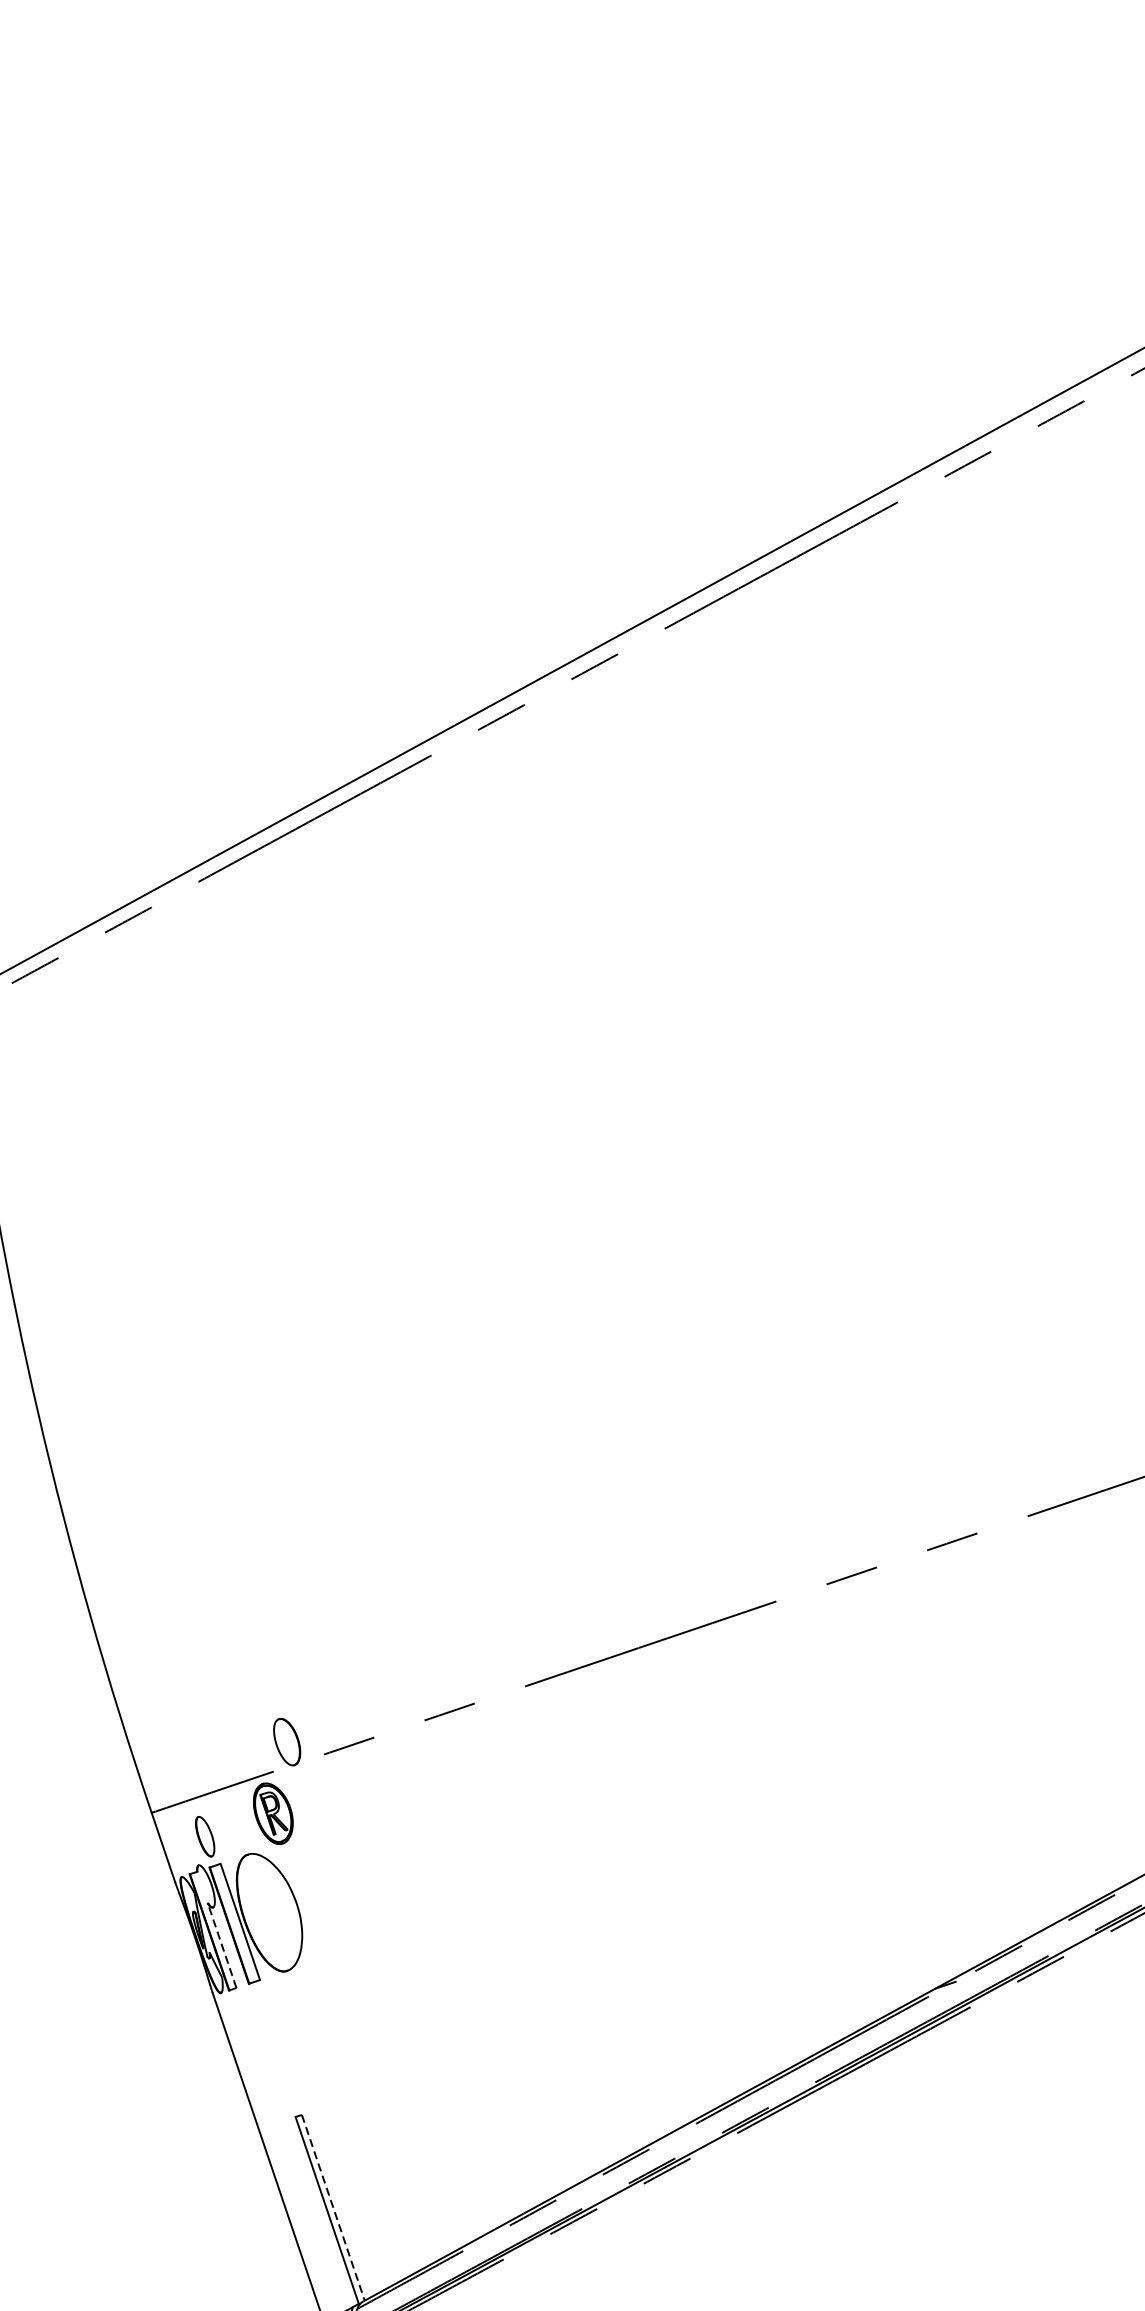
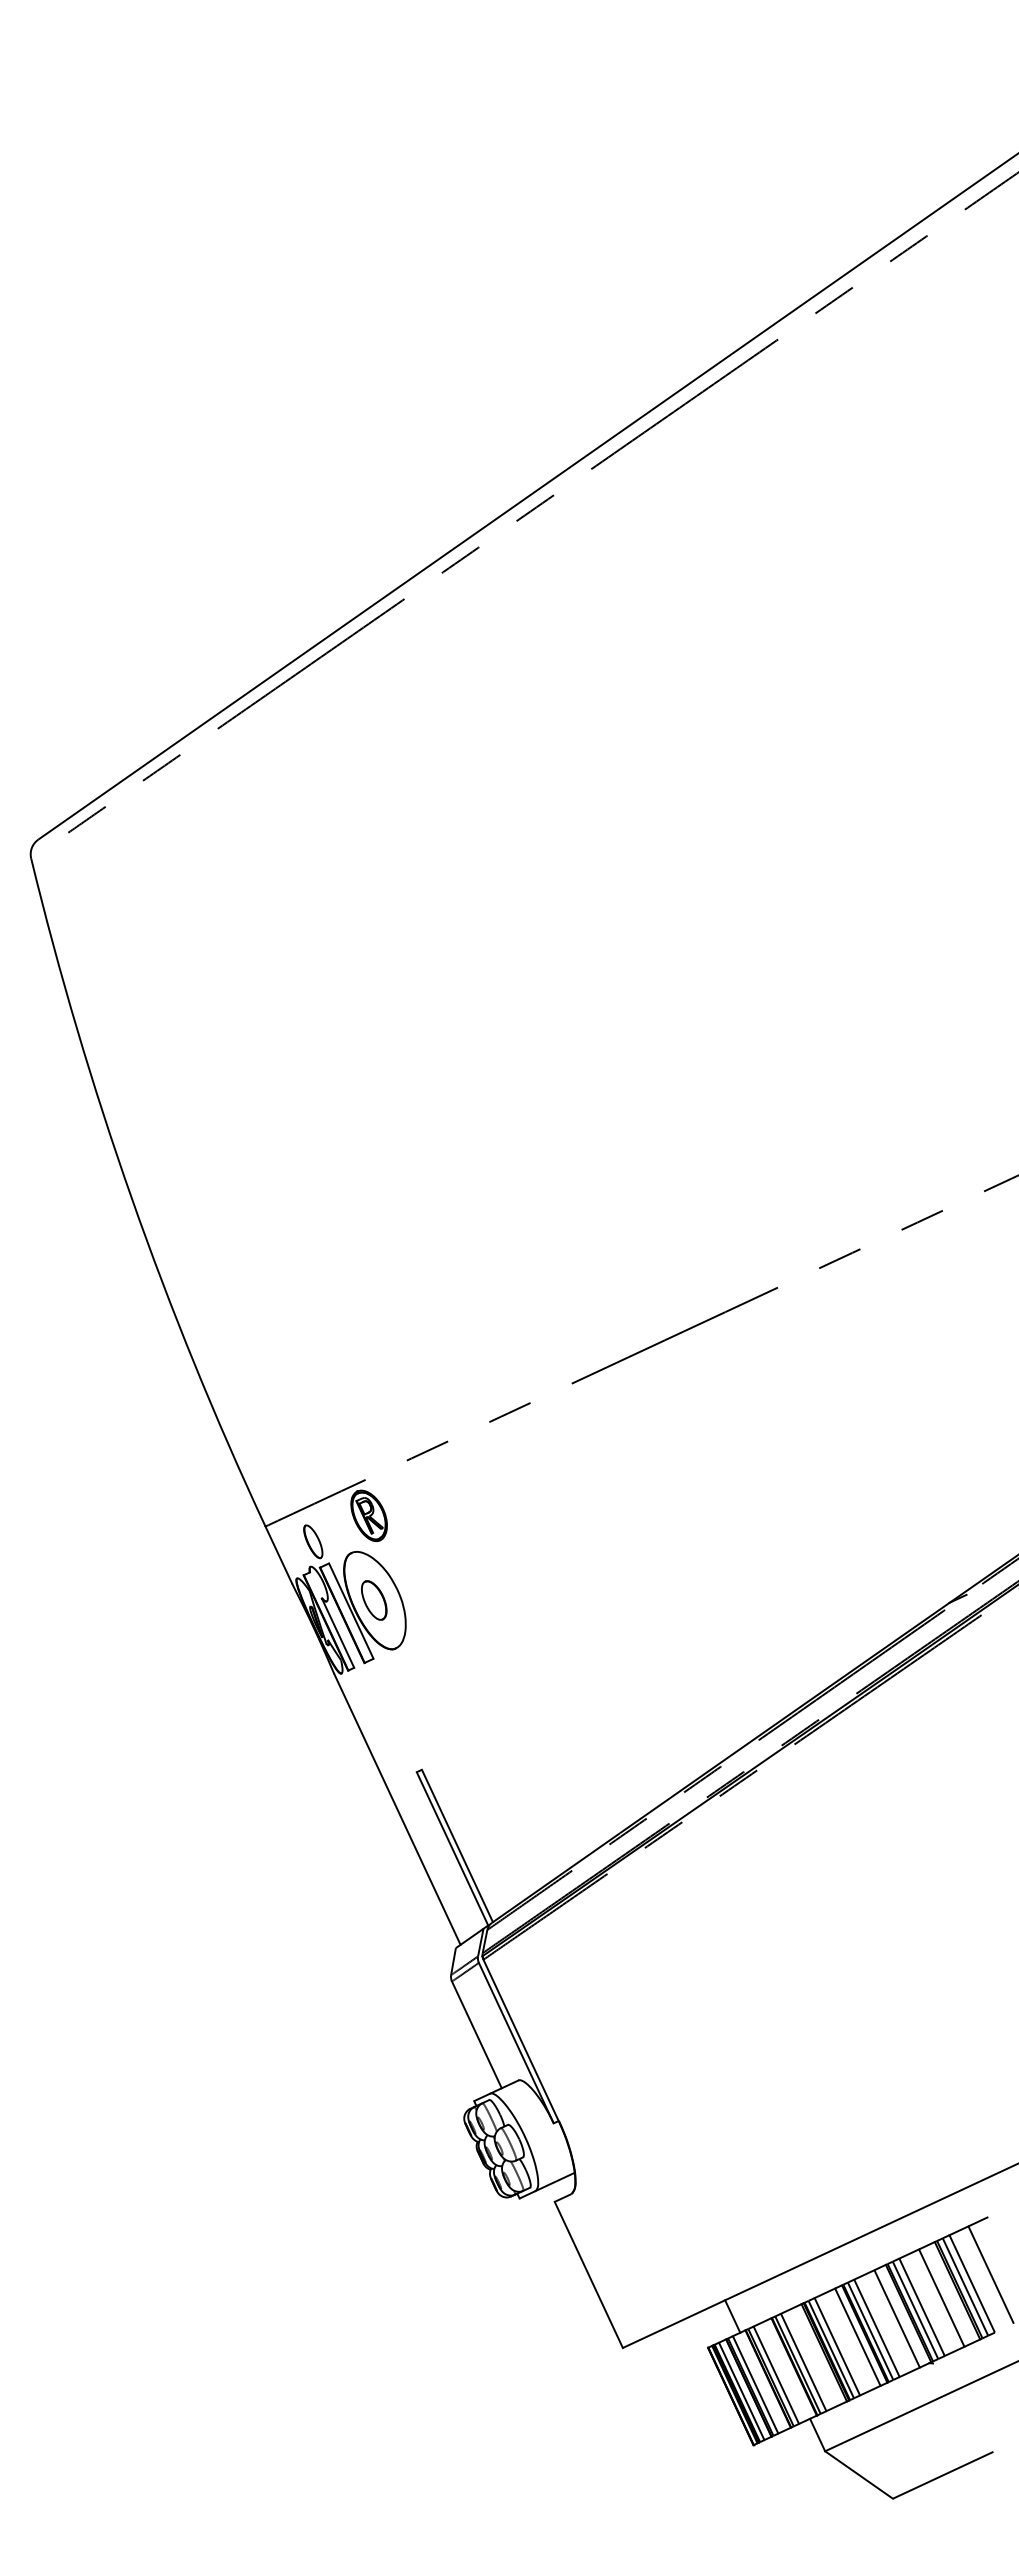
part: (287, 1742) -> (374, 1600), moved
line: (221, 1944) -> (337, 1632), dashed -> solid
line: (333, 2208) -> (457, 1846), dashed -> solid

